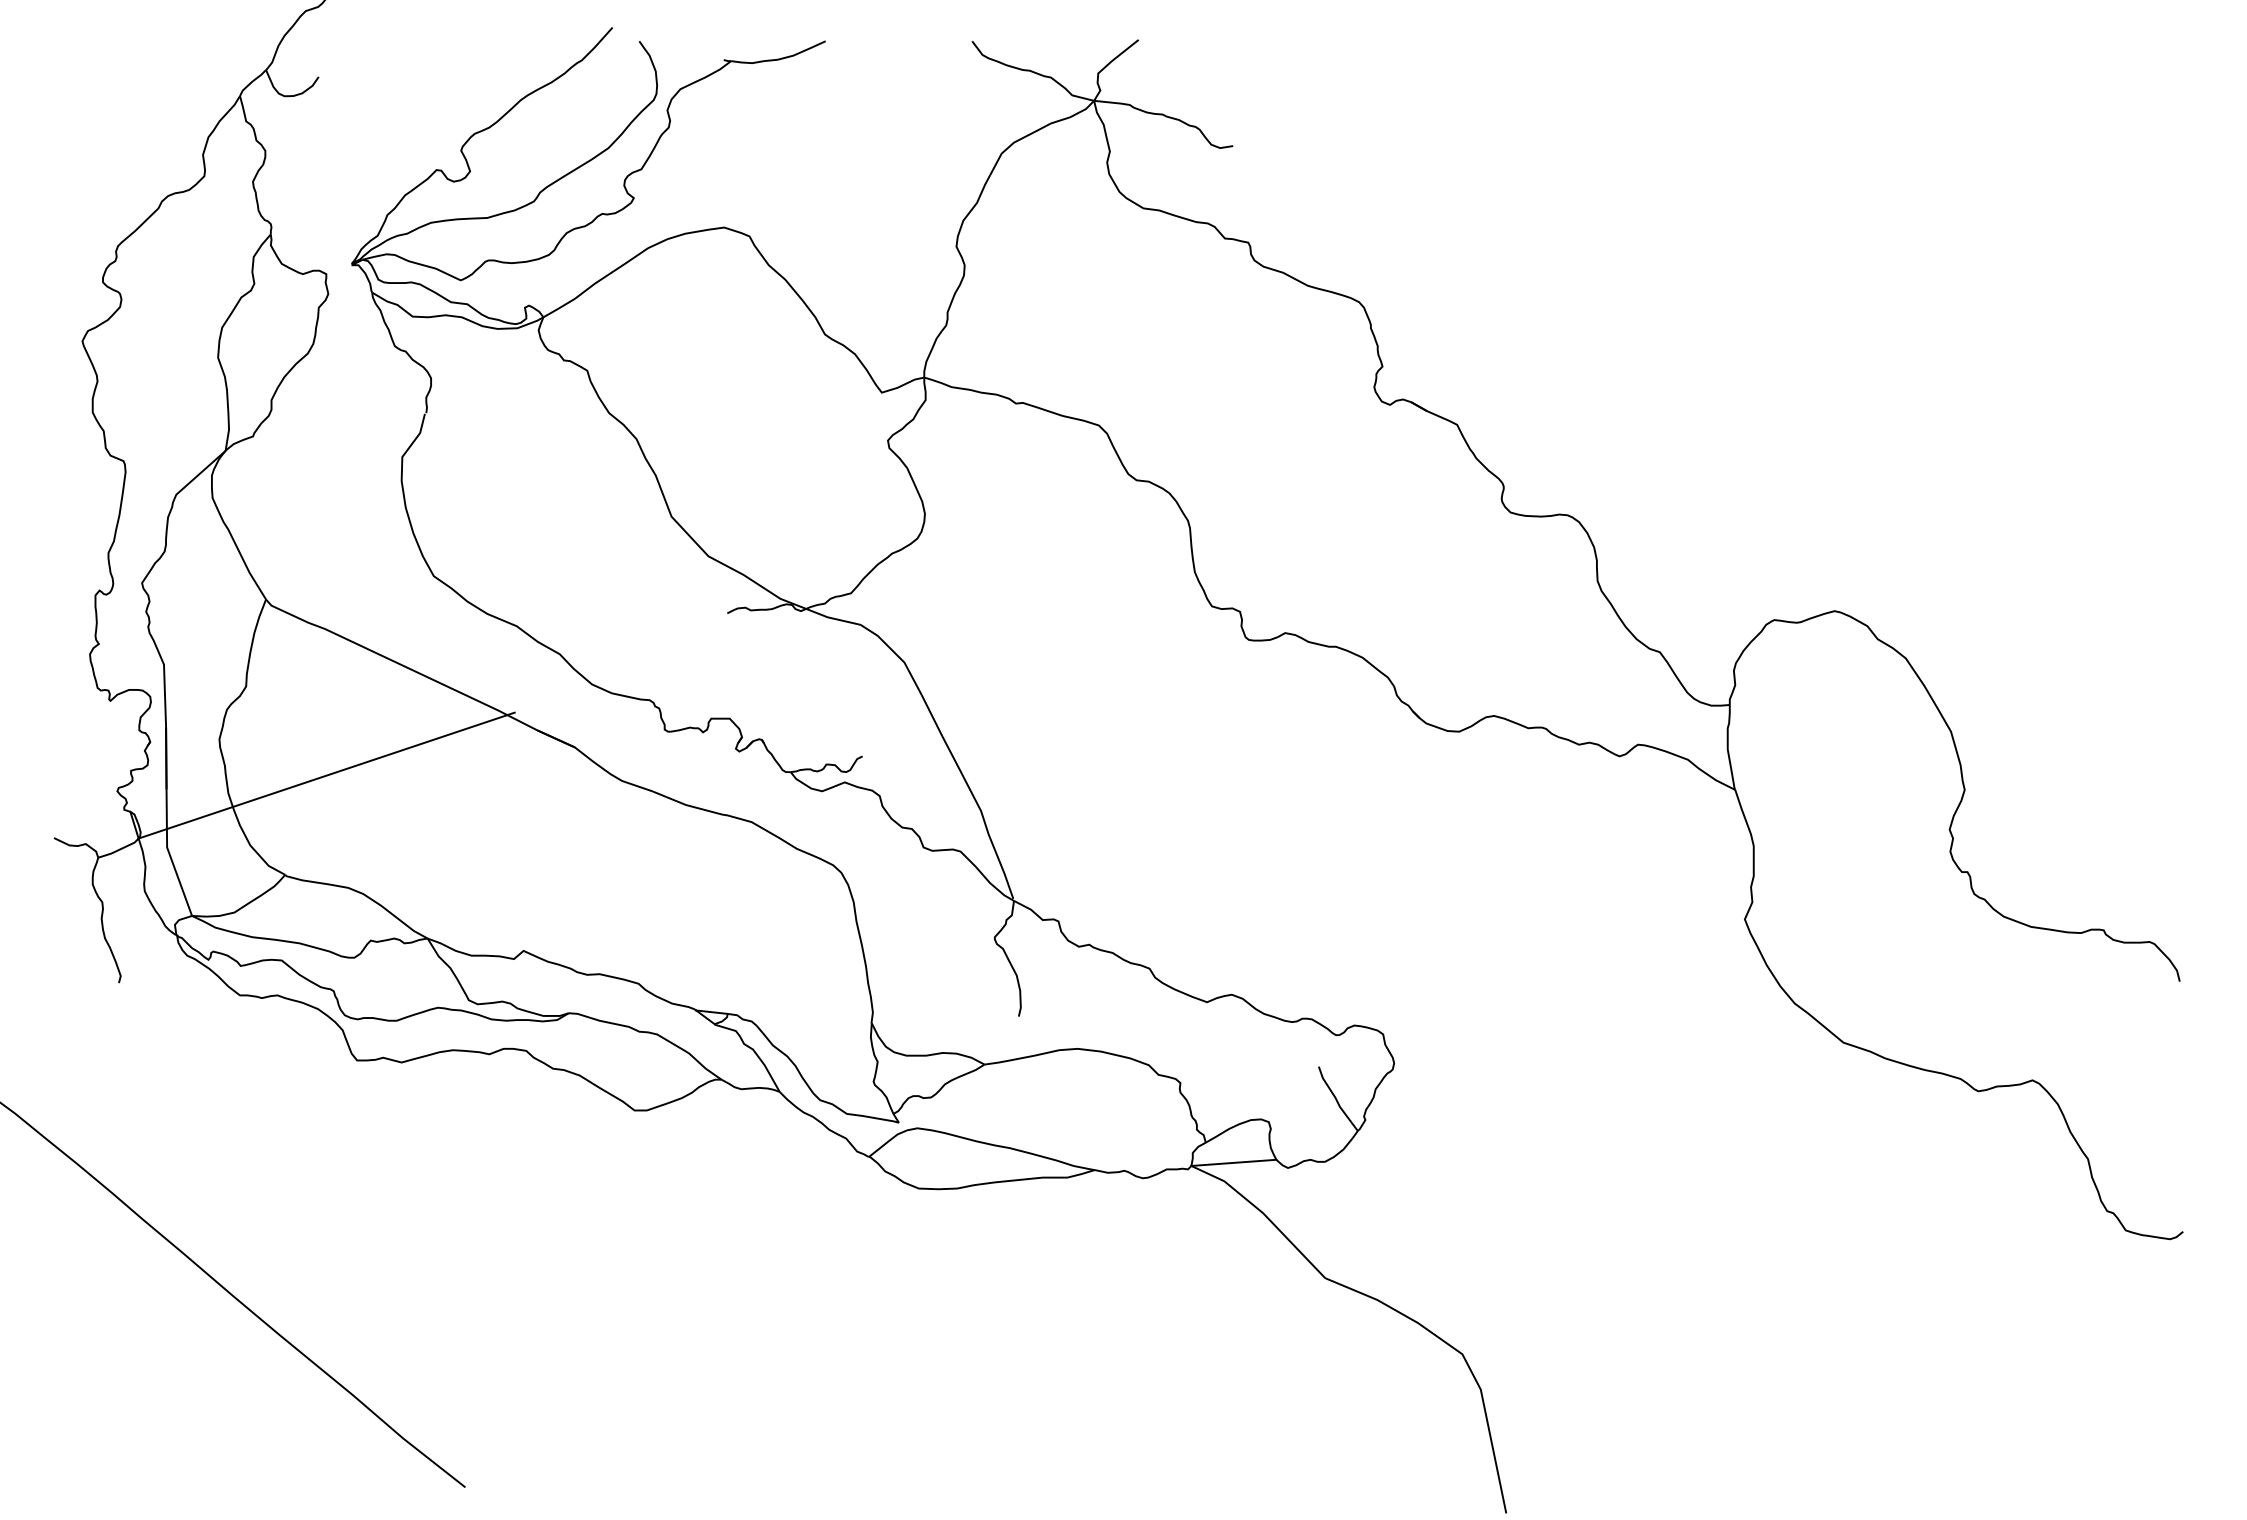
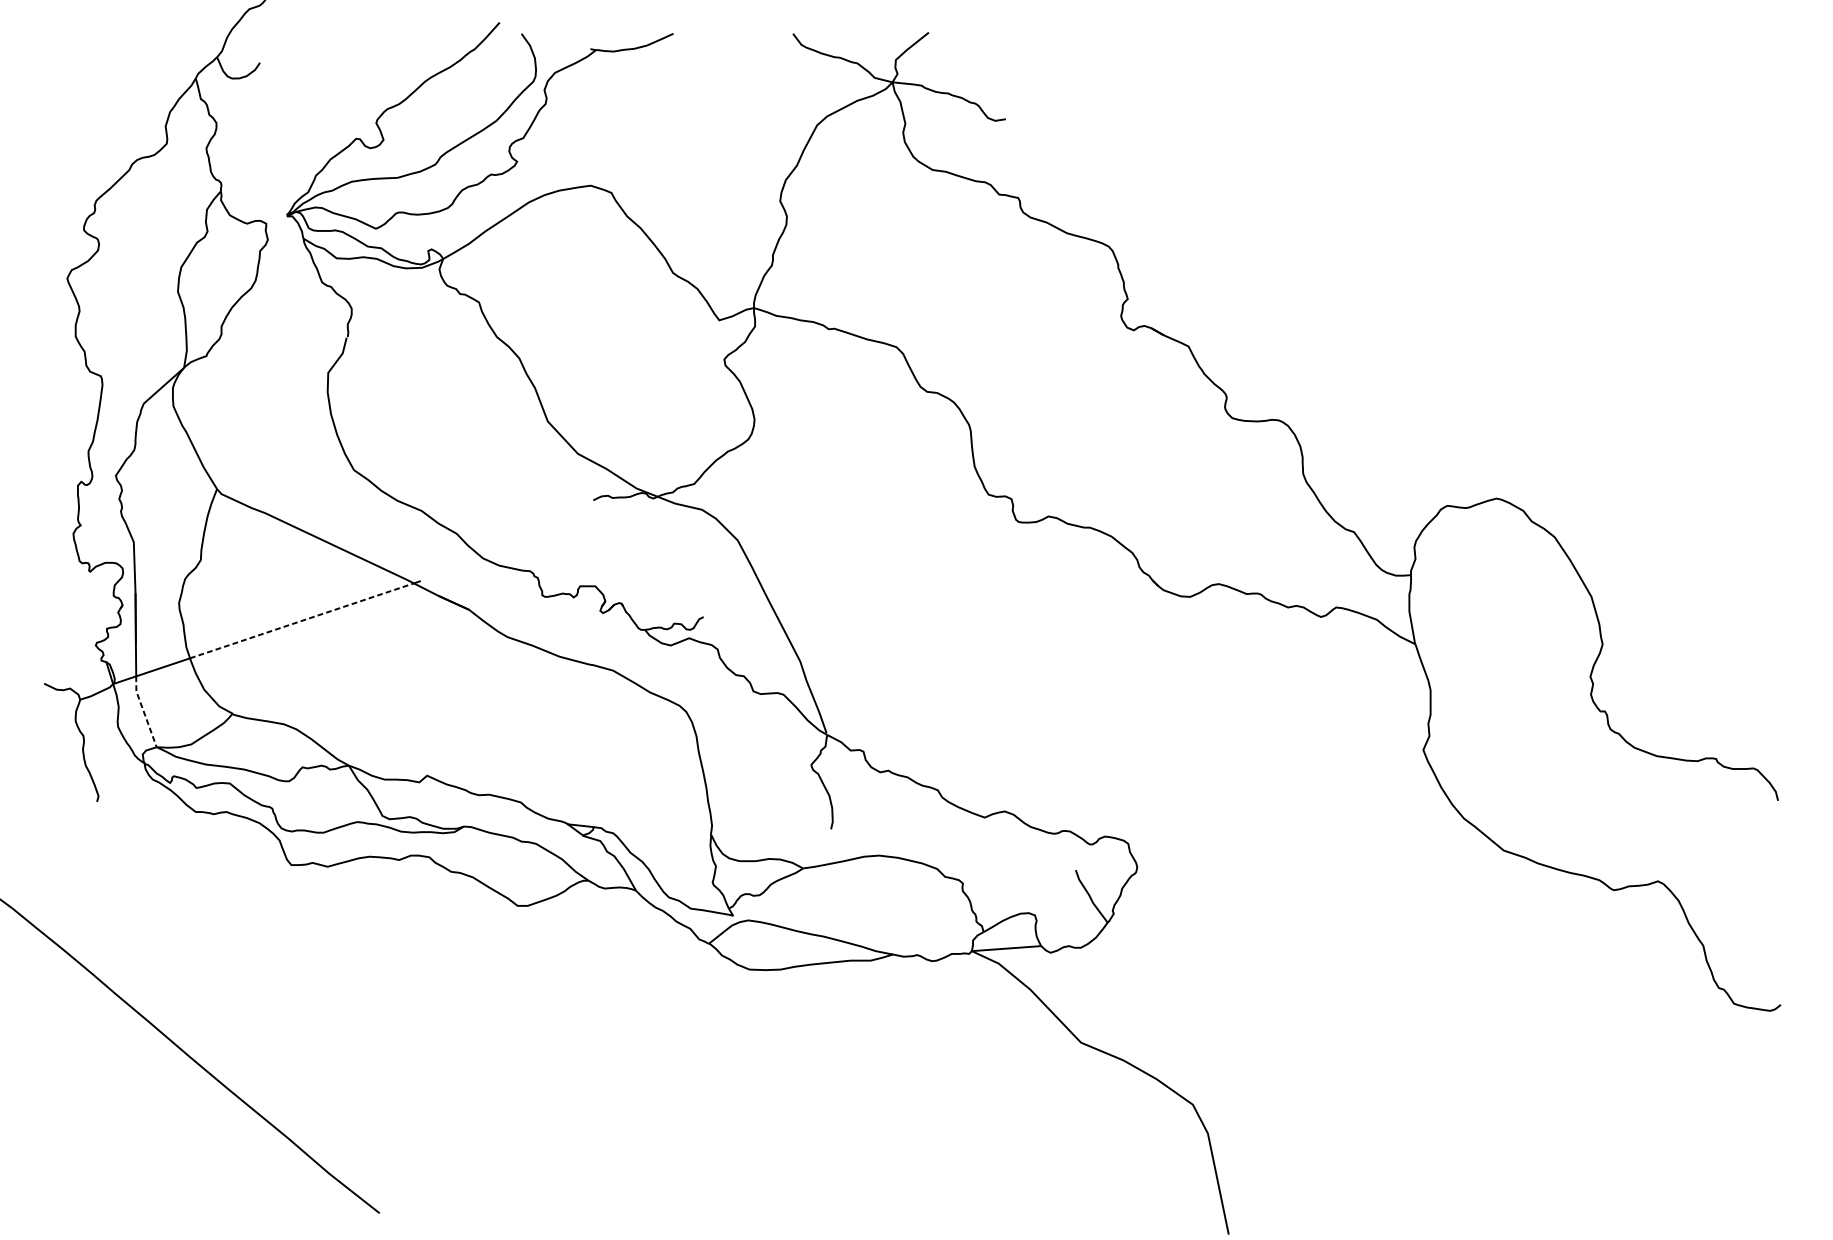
line: (370, 761) -> (302, 621), solid -> dashed
line: (176, 872) -> (144, 711), solid -> dashed

